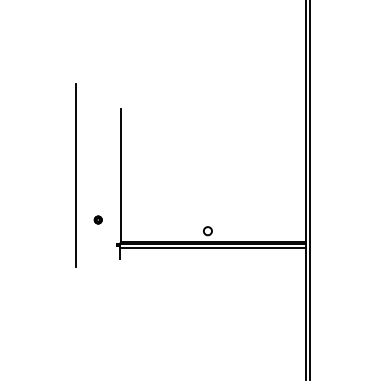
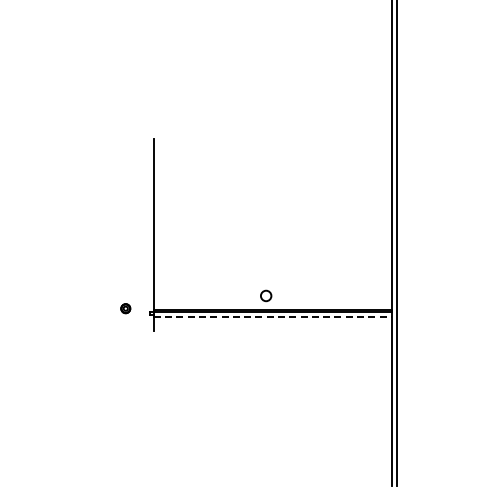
line: (76, 175) -> (97, 224), removed
part: (98, 219) -> (125, 308), moved
line: (213, 247) -> (273, 317), solid -> dashed

